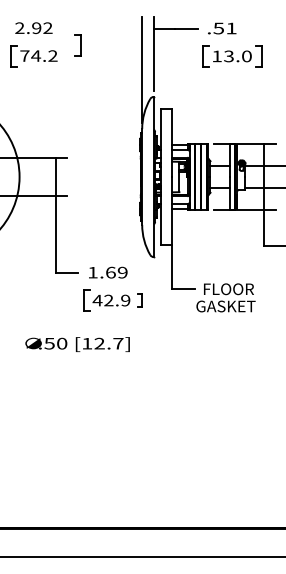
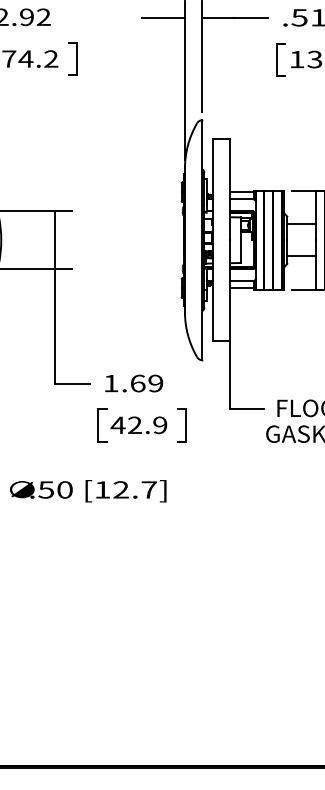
line: (127, 28) -> (162, 17), added
part: (77, 45) -> (71, 59), moved
part: (139, 300) -> (180, 425), size x1.67

